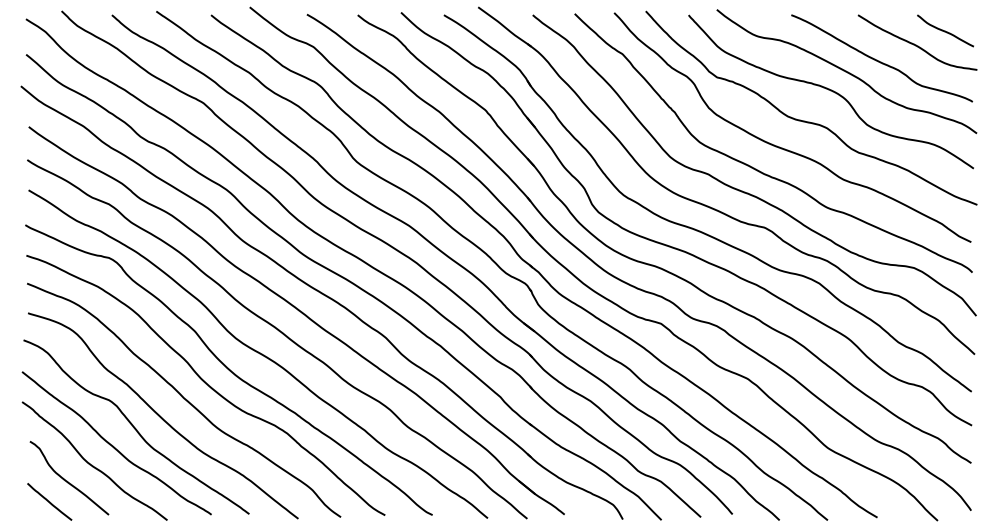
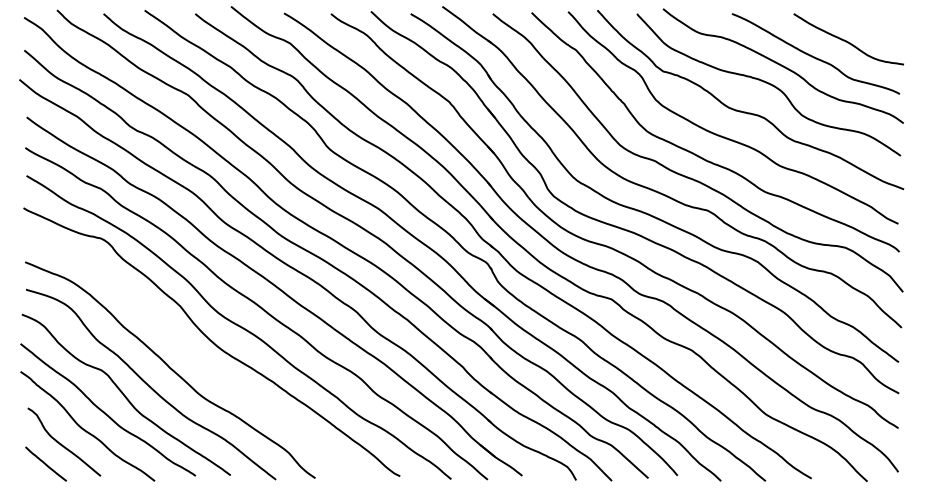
curve: (945, 30) -> (874, 28), removed
curve: (205, 384) -> (190, 355), removed

